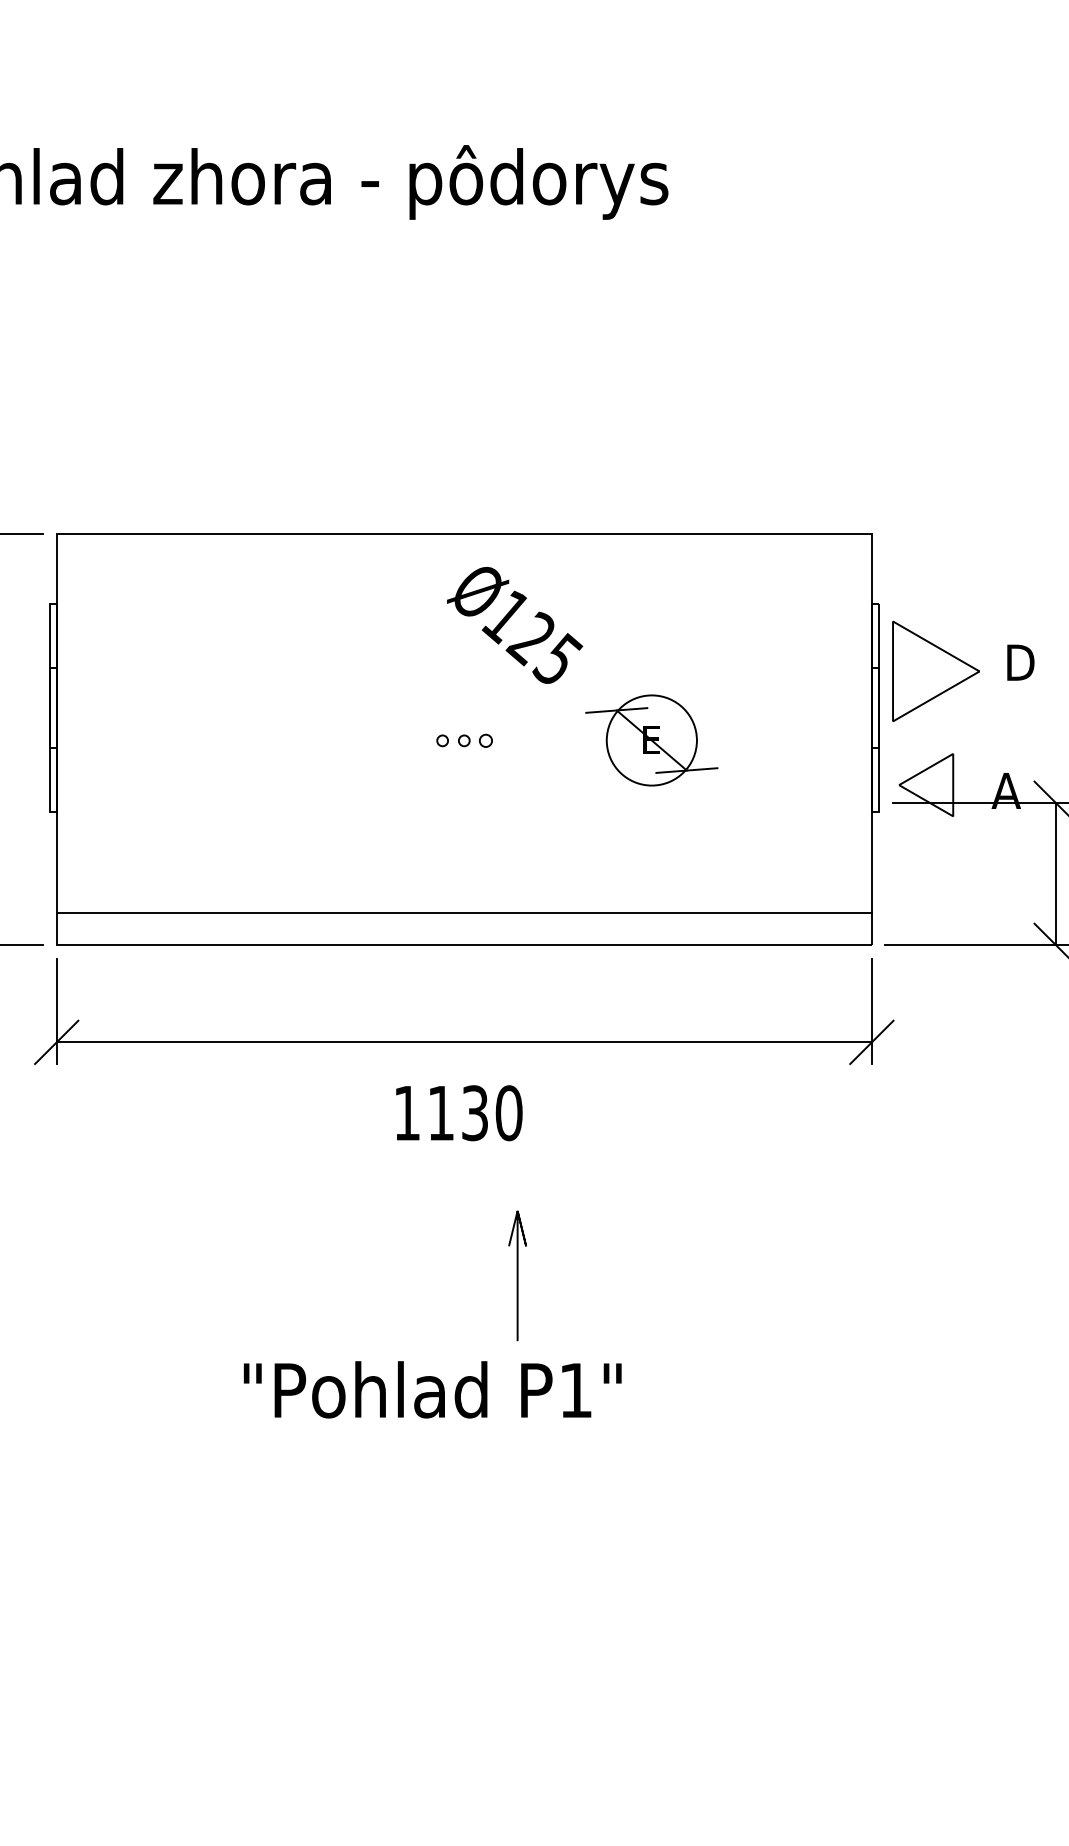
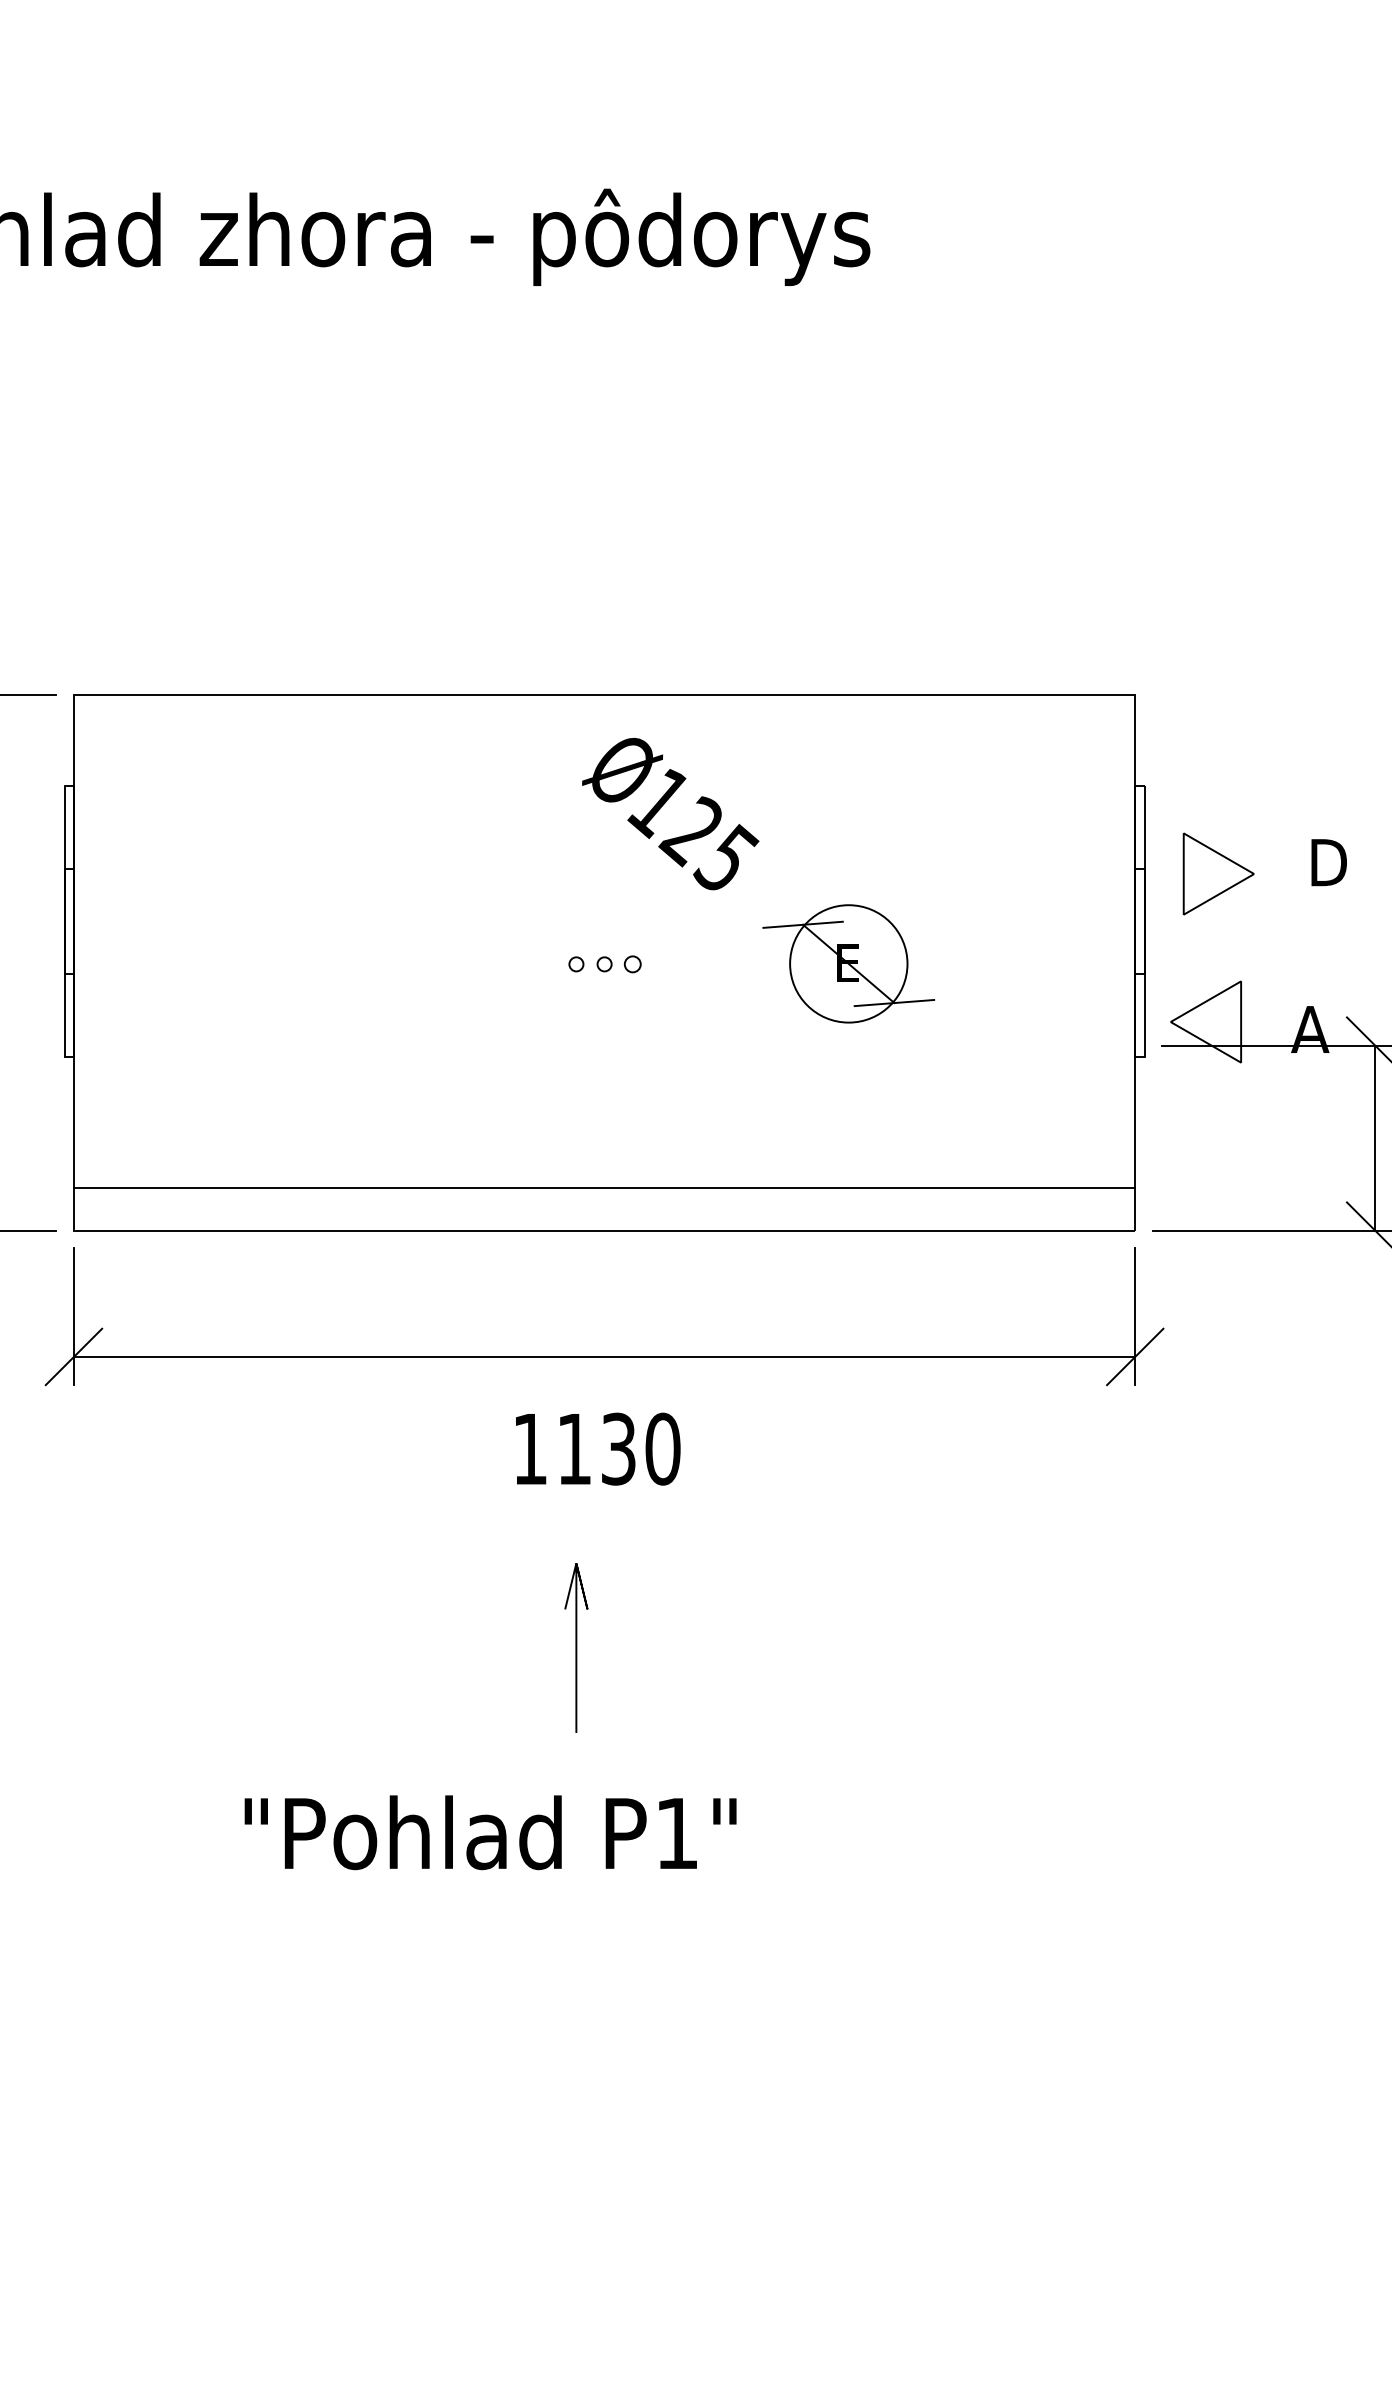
part: (935, 671) -> (1218, 874), size x0.62
line: (517, 1275) -> (576, 1647), moved
text: (432, 1389) -> (490, 1832), moved

